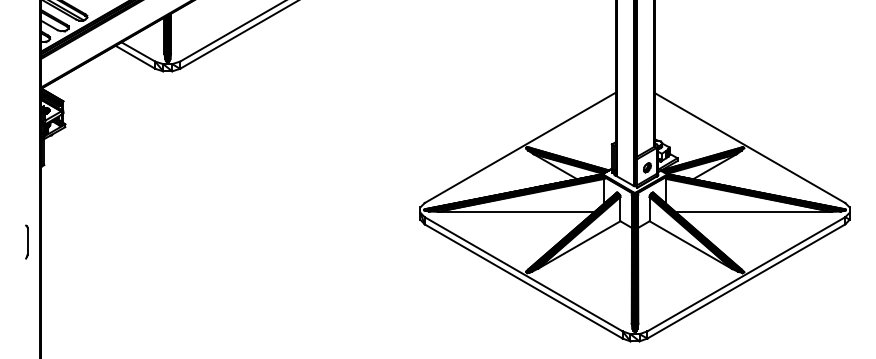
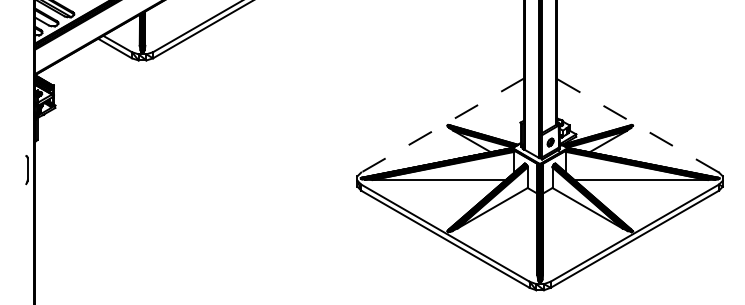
line: (520, 147) -> (442, 125), solid -> dashed
line: (749, 147) -> (637, 125), solid -> dashed
part: (26, 241) -> (26, 169), moved

